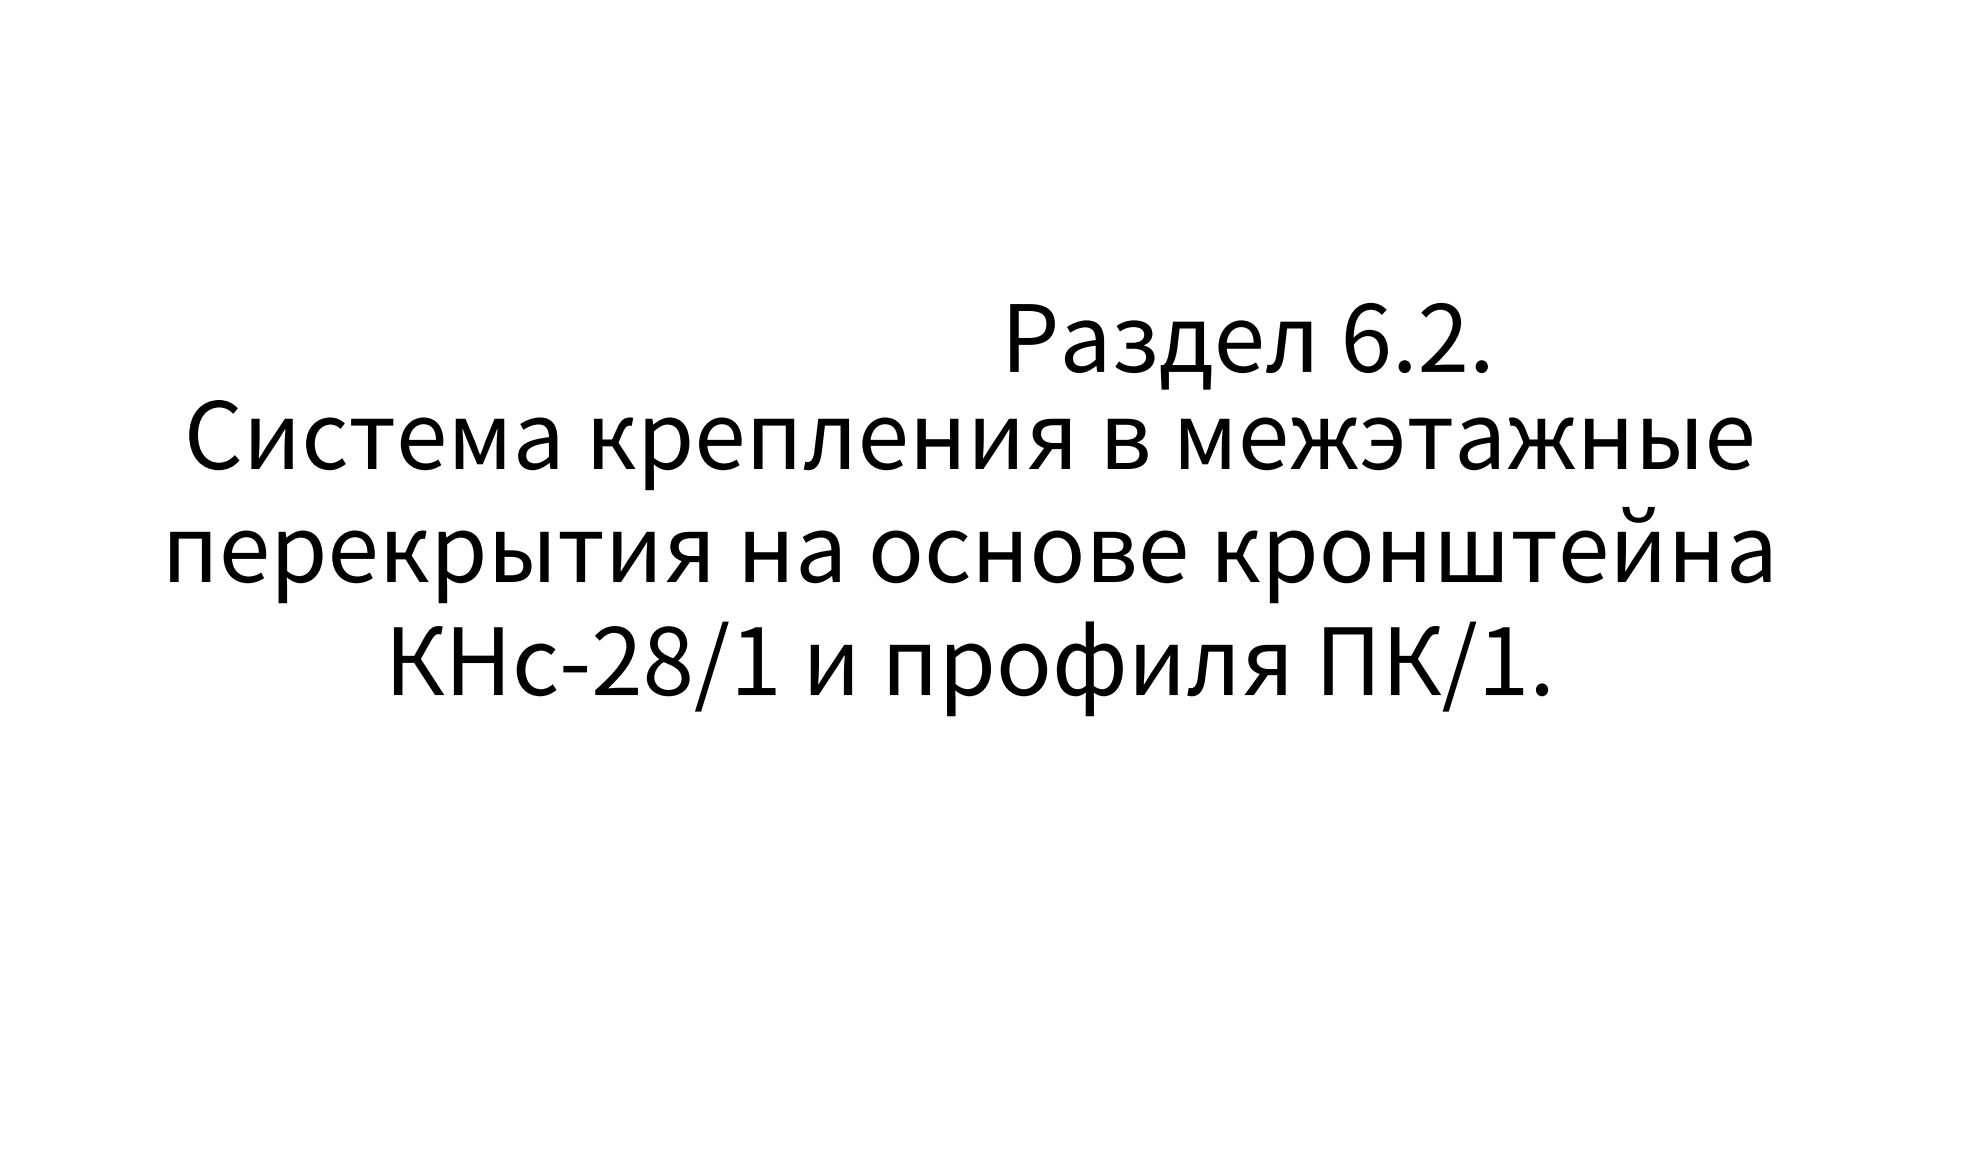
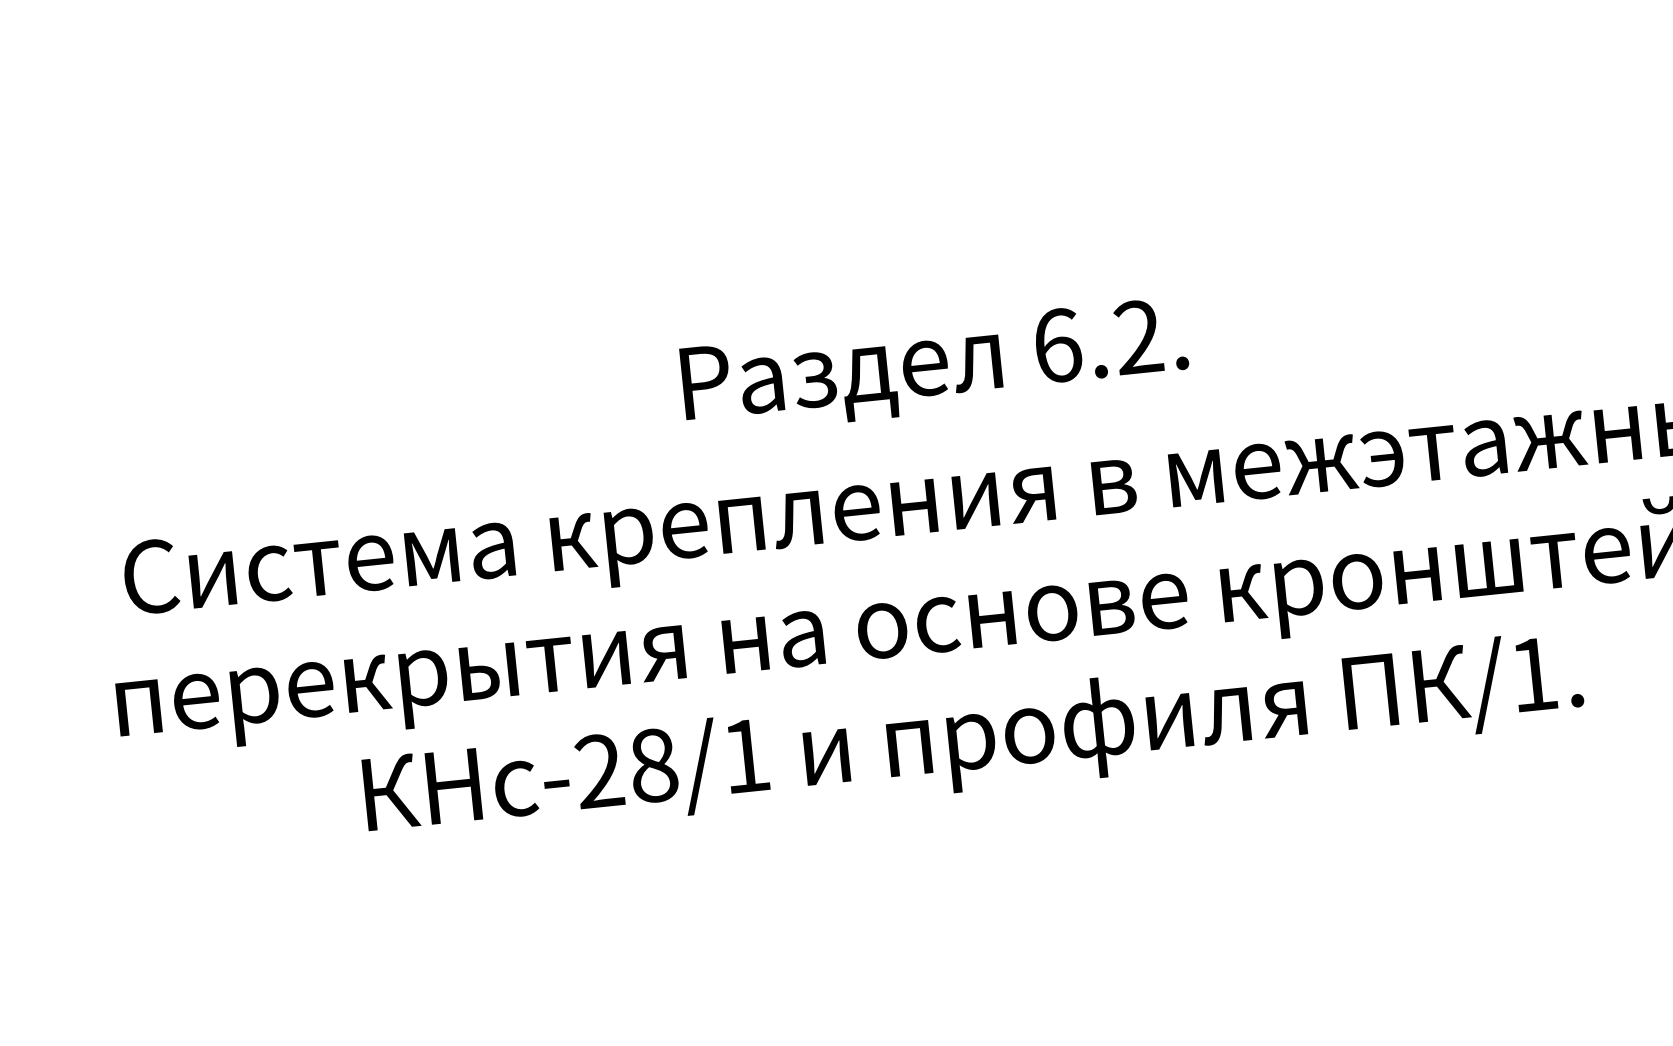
text: (1248, 346) -> (934, 367), moved

